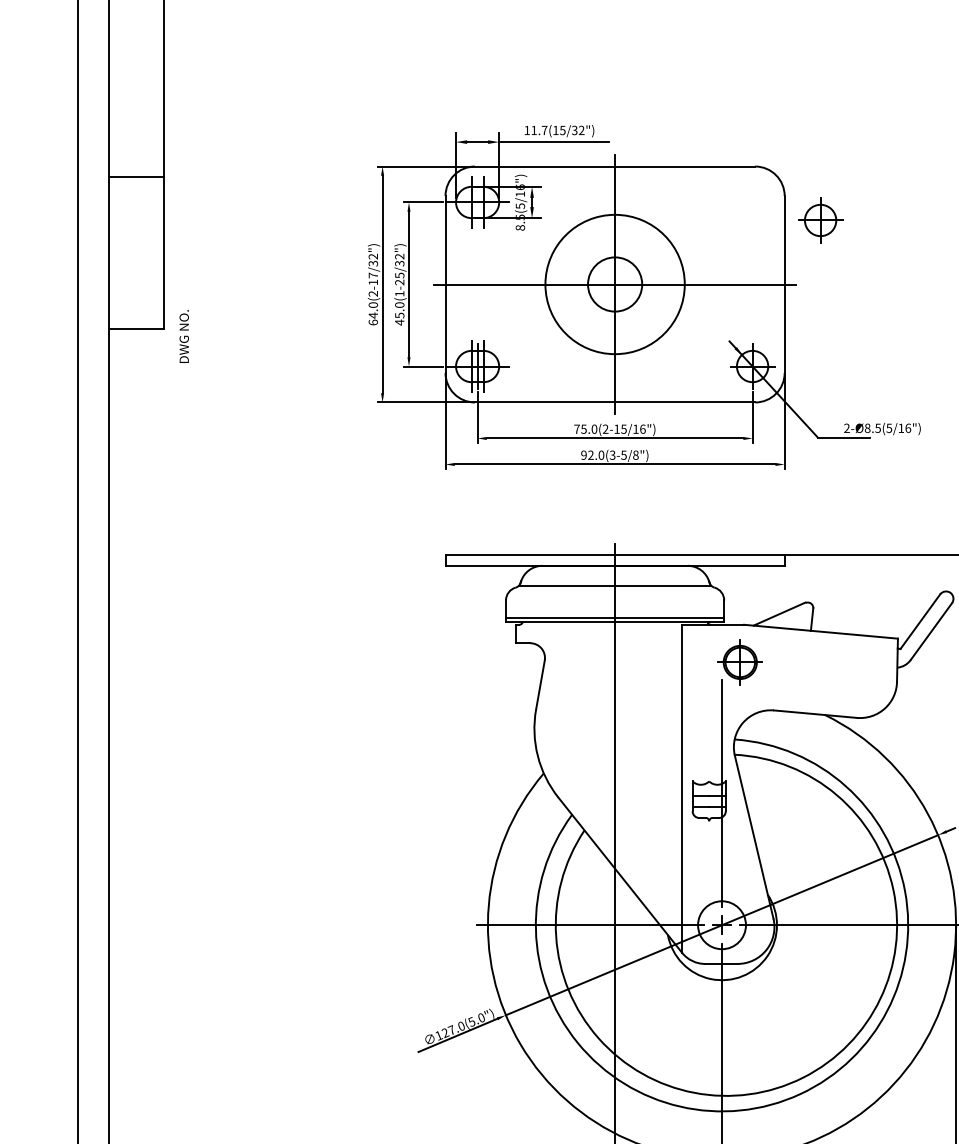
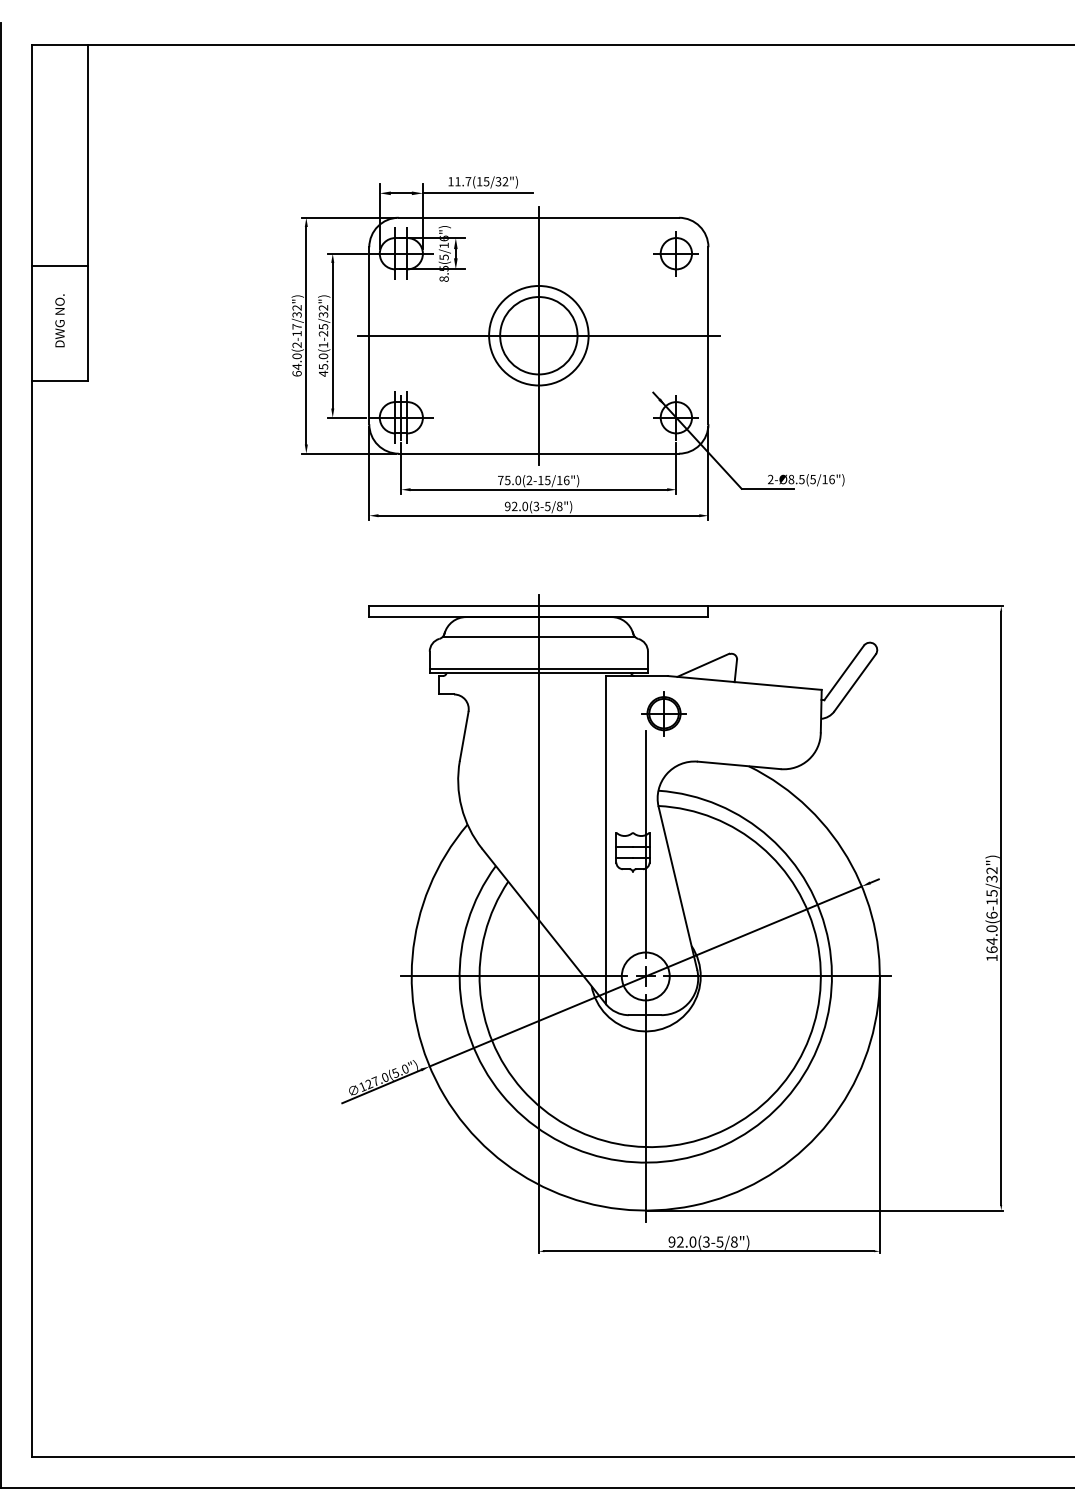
line: (135, 177) -> (59, 266), moved
part: (819, 220) -> (675, 253), moved
circle: (614, 284) -> (538, 335), size x0.71
circle: (614, 284) -> (538, 335), size x1.43
text: (183, 336) -> (59, 320), moved

